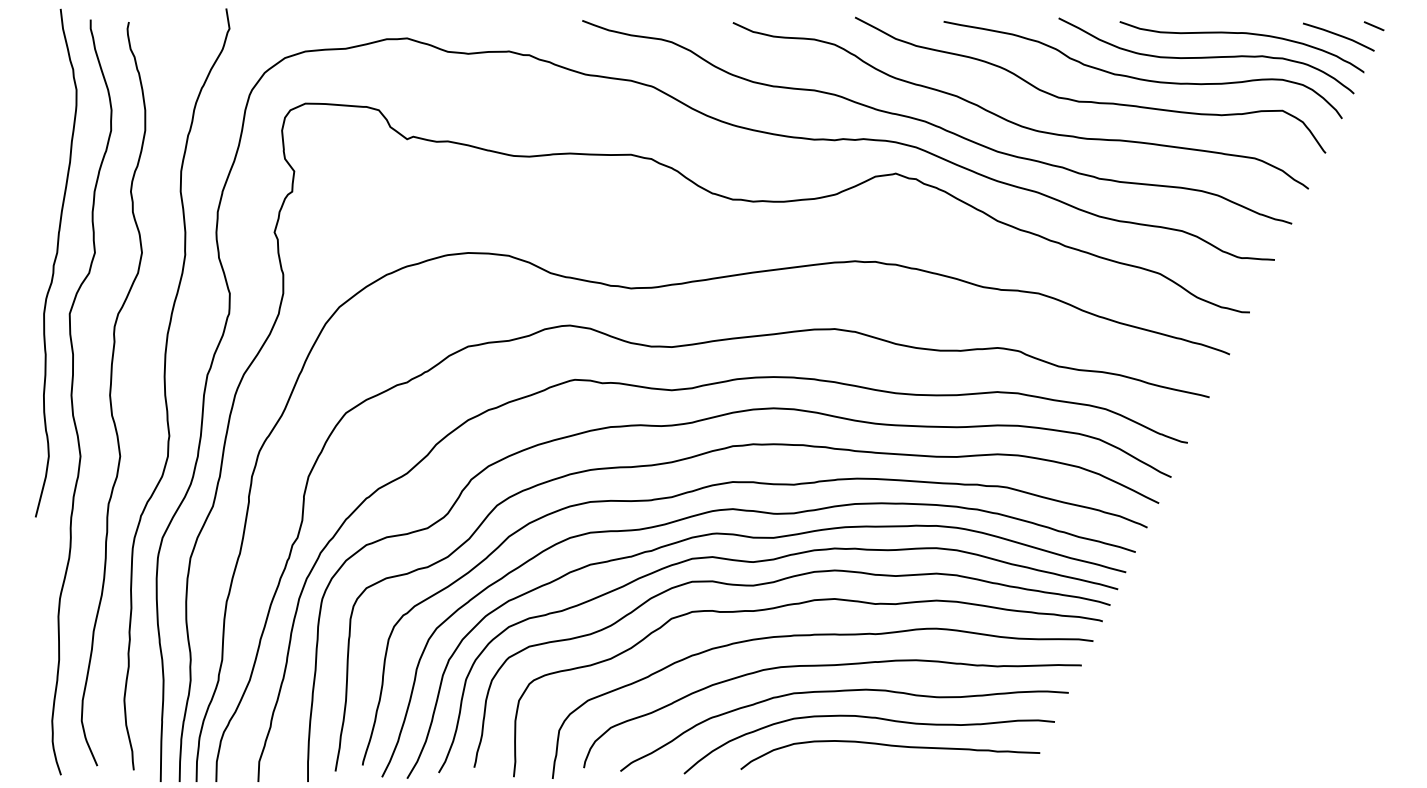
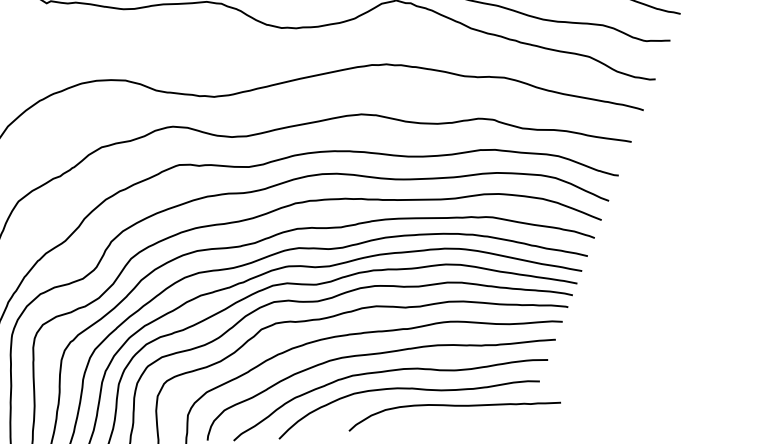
curve: (890, 746) -> (454, 406), moved

